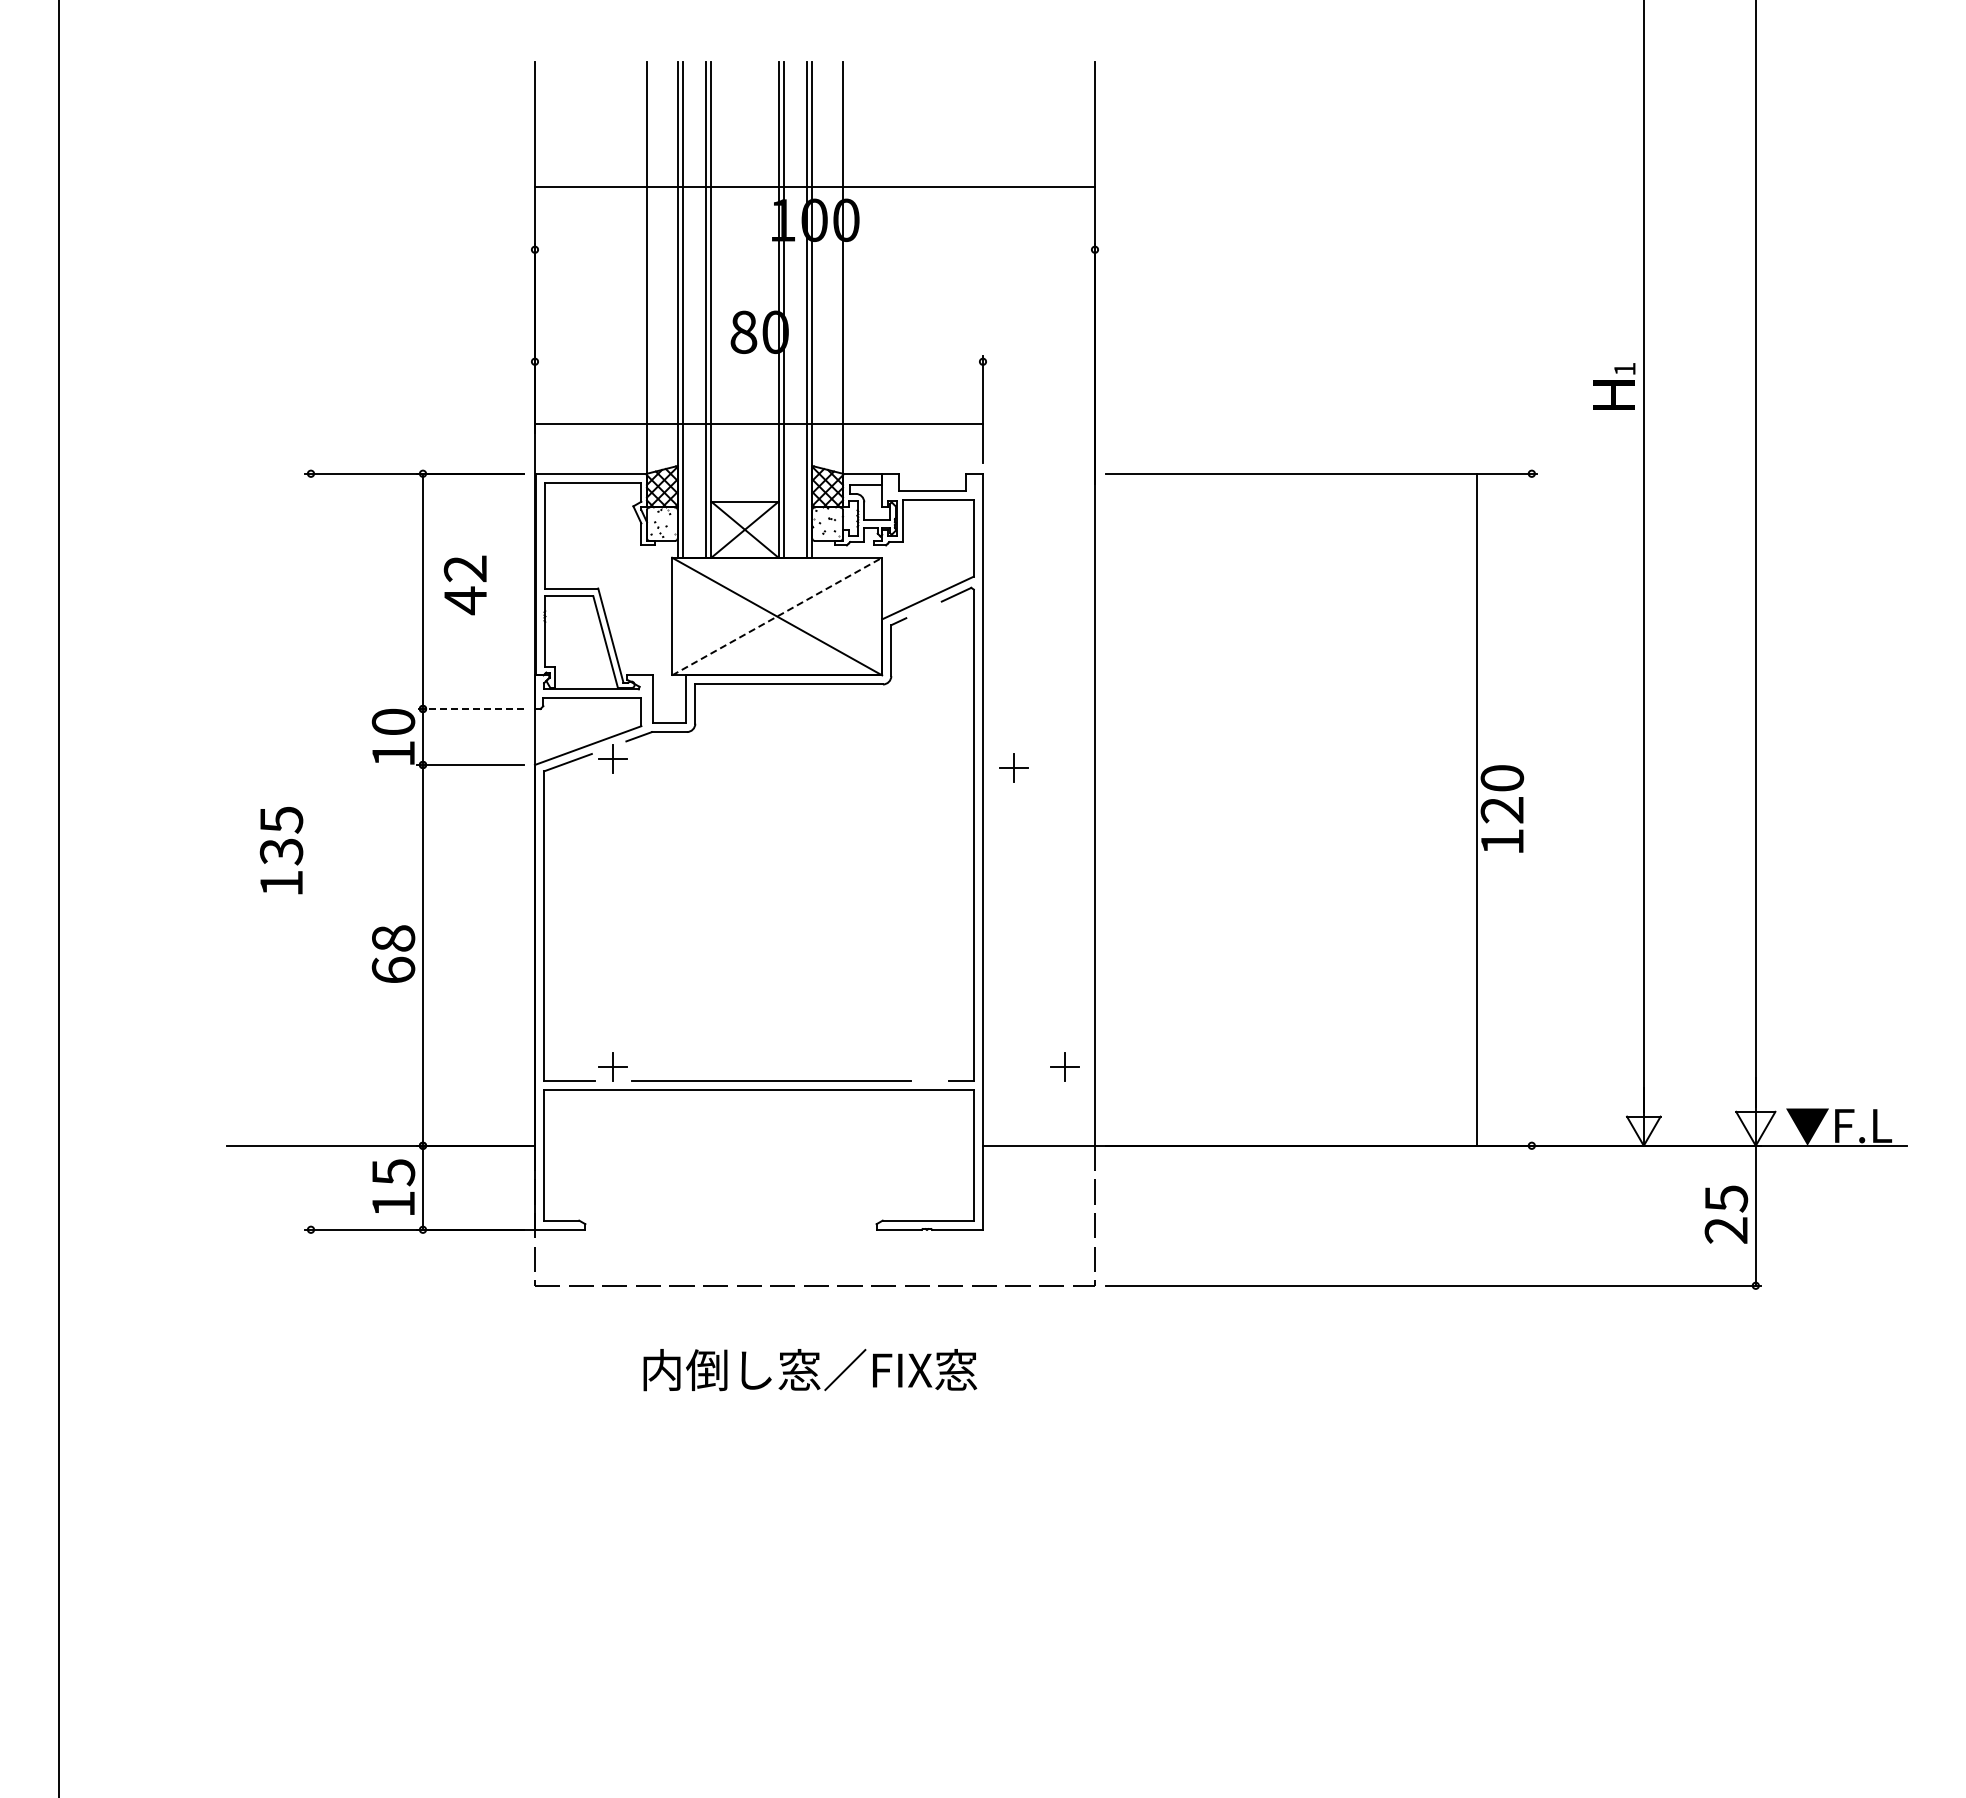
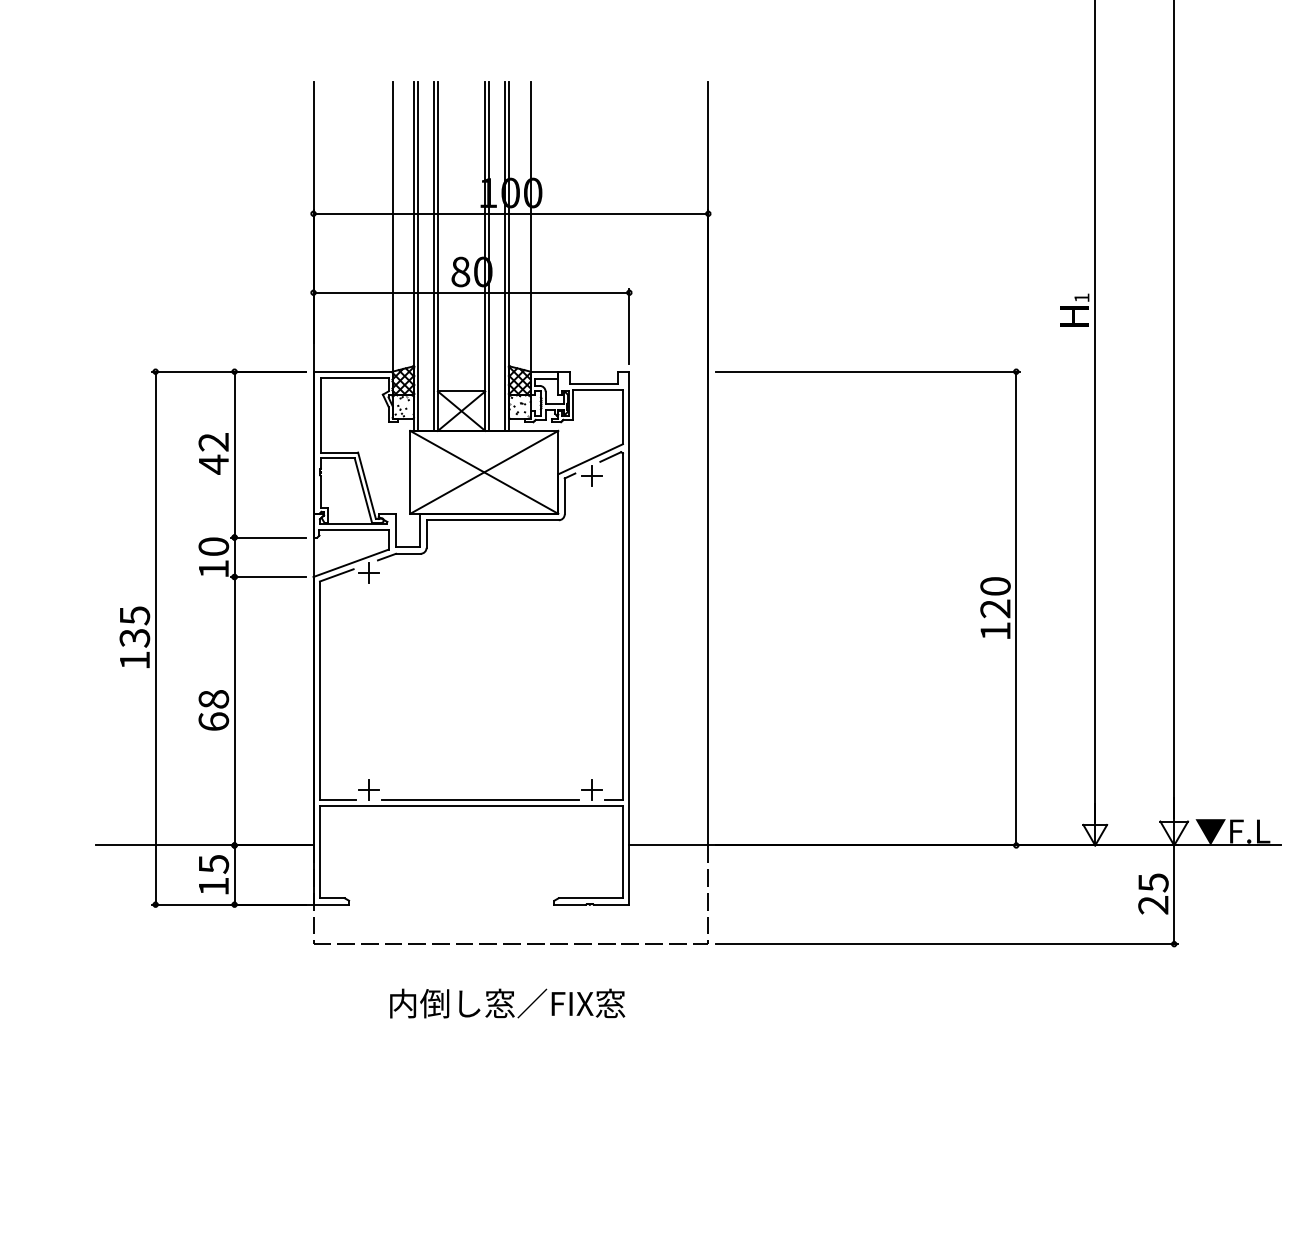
line: (814, 186) -> (510, 213), moved
line: (758, 423) -> (471, 292), moved
text: (464, 585) -> (213, 454), moved
line: (777, 616) -> (484, 472), dashed -> solid
line: (470, 708) -> (268, 537), dashed -> solid
part: (1013, 767) -> (591, 475), moved
line: (1476, 809) -> (1016, 608), moved
line: (310, 851) -> (155, 638), added
part: (1064, 1066) -> (591, 789), moved

